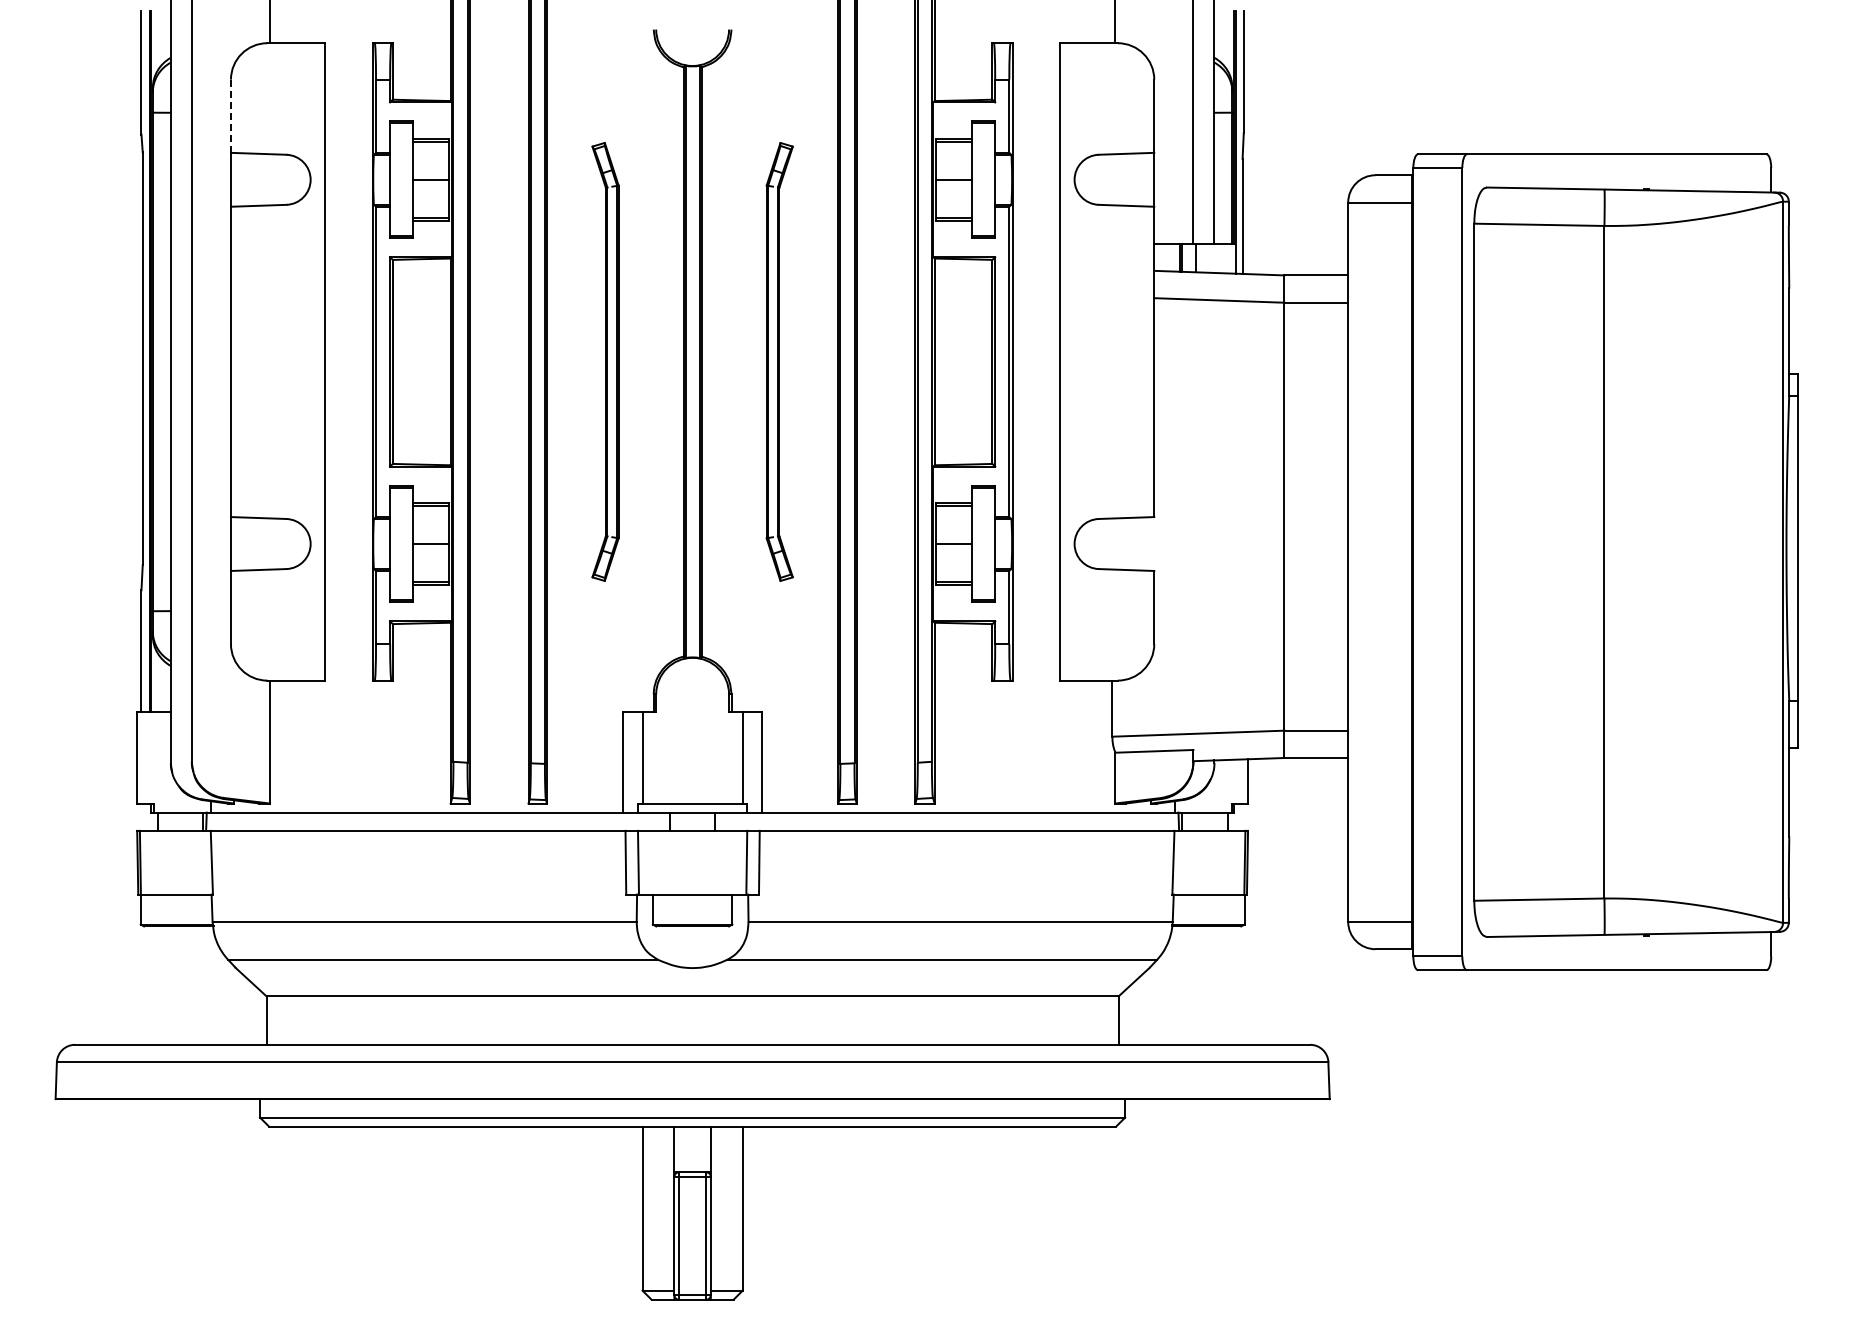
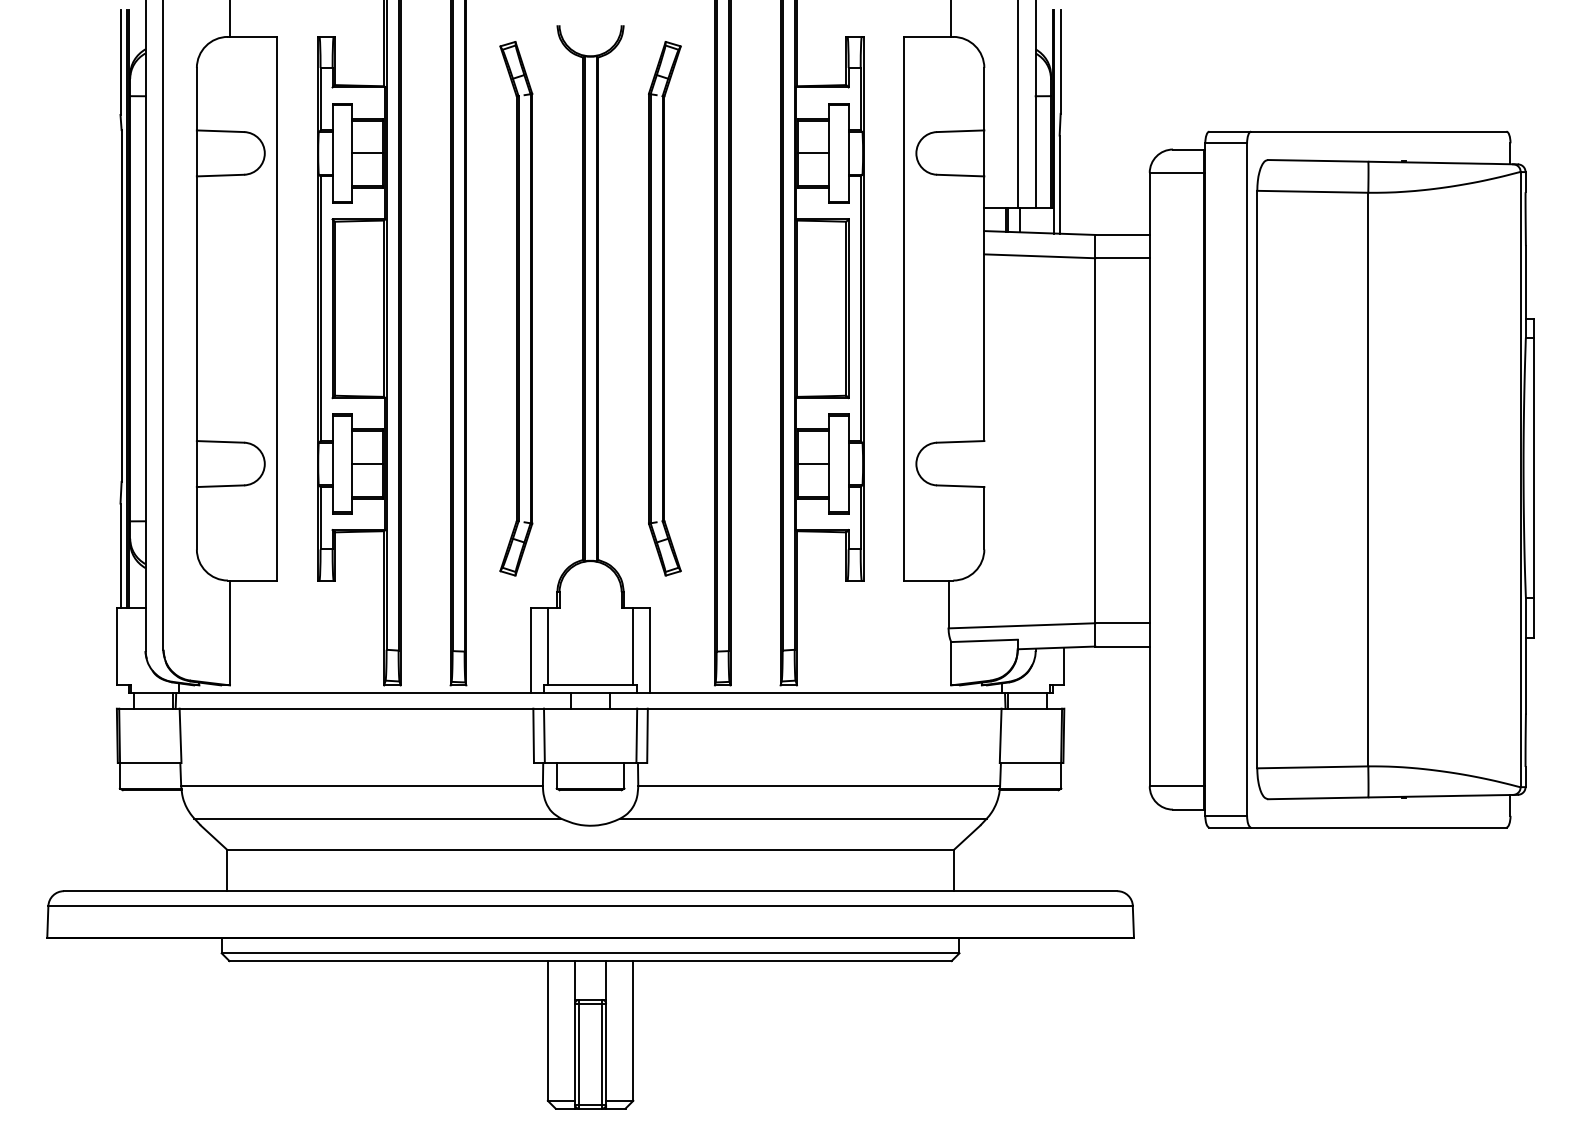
line: (230, 116) -> (196, 99), dashed -> solid
part: (605, 361) -> (516, 308), size x1.43
part: (779, 361) -> (664, 308), size x1.43

